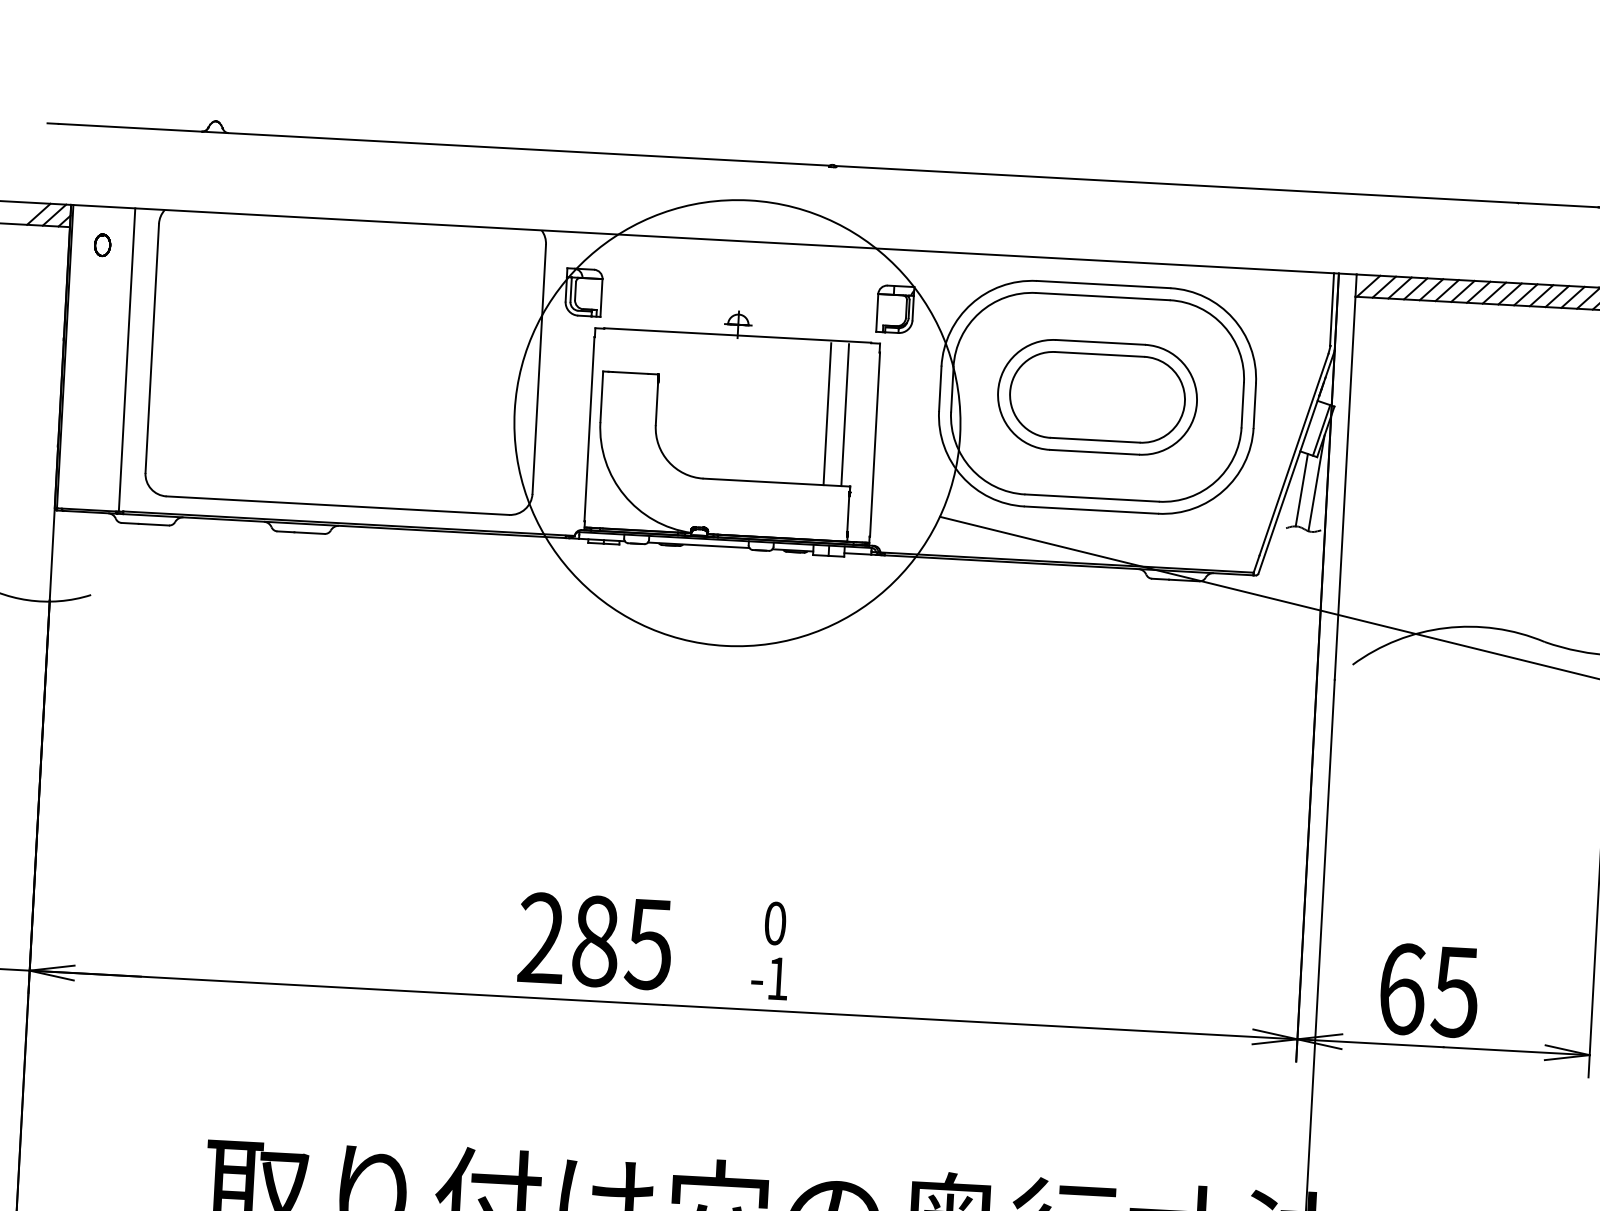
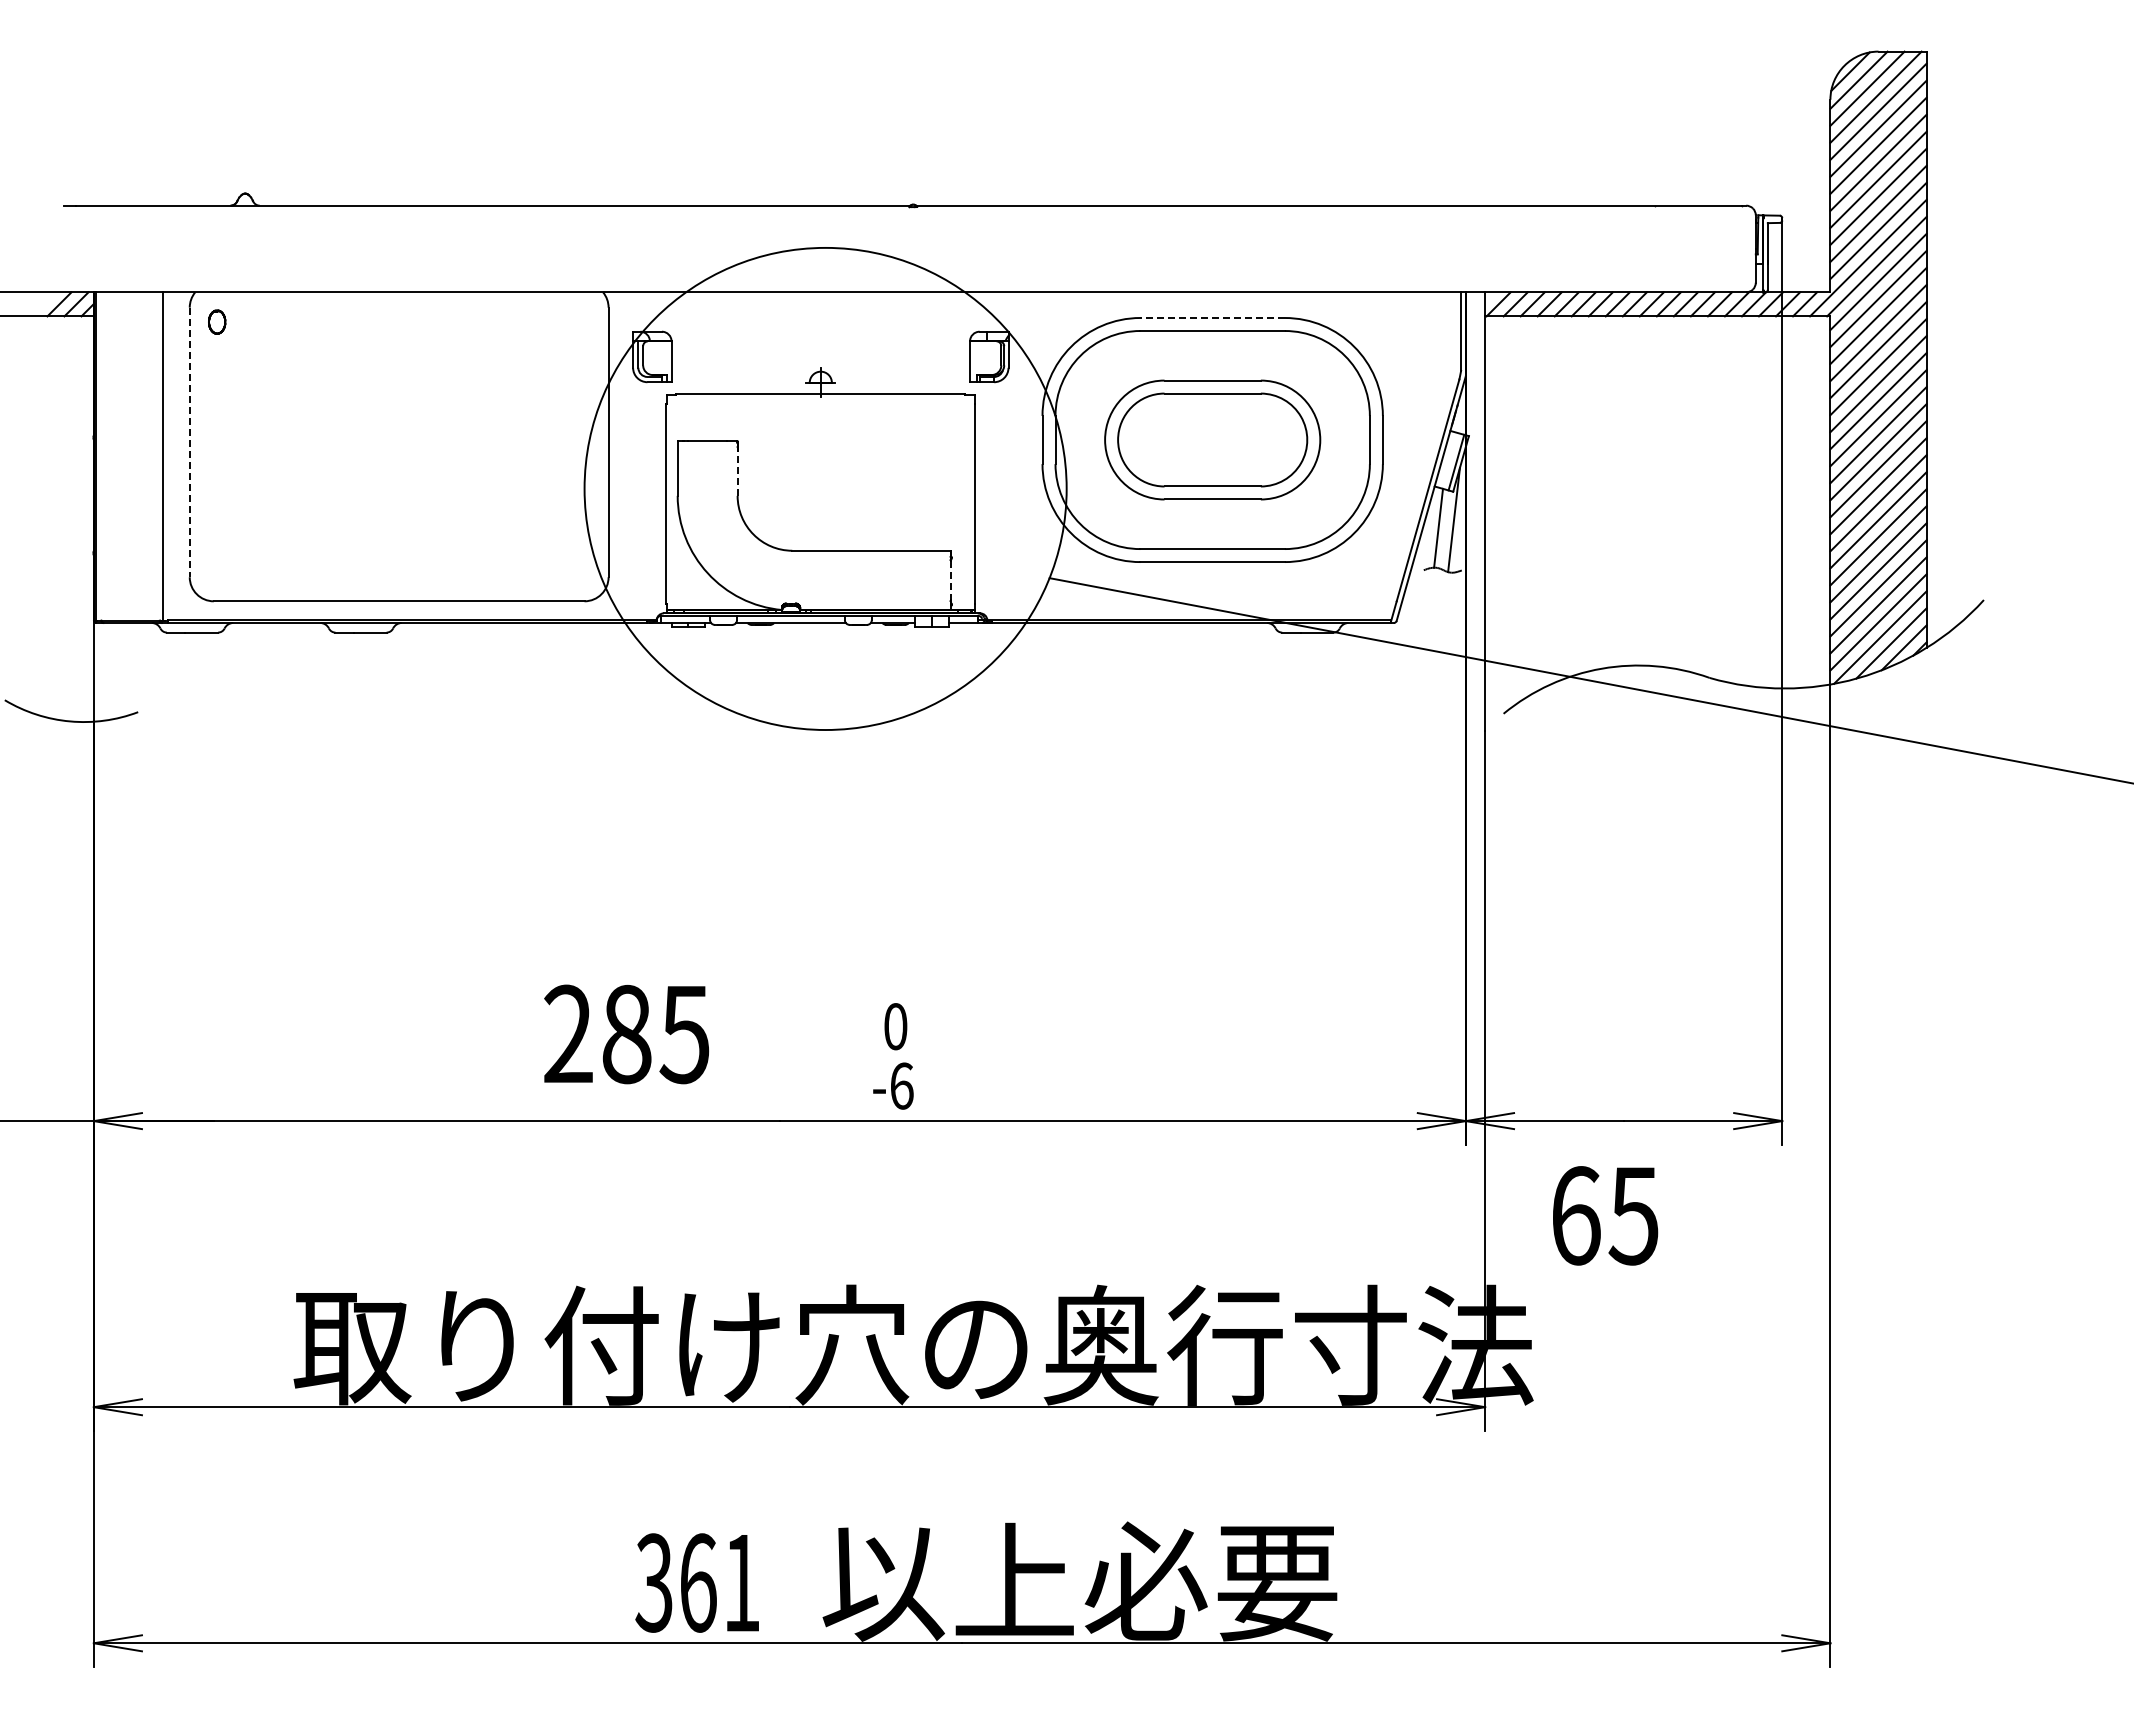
part: (102, 244) -> (217, 321), moved
line: (1103, 284) -> (1212, 317), solid -> dashed
line: (152, 348) -> (189, 442), solid -> dashed
line: (656, 404) -> (737, 473), solid -> dashed
line: (827, 413) -> (922, 473), removed
line: (845, 414) -> (941, 473), removed
line: (848, 514) -> (950, 581), solid -> dashed
text: (595, 941) -> (626, 1034), moved
text: (778, 978) -> (902, 1085), -1 -> -6
text: (1429, 990) -> (1605, 1215), moved

